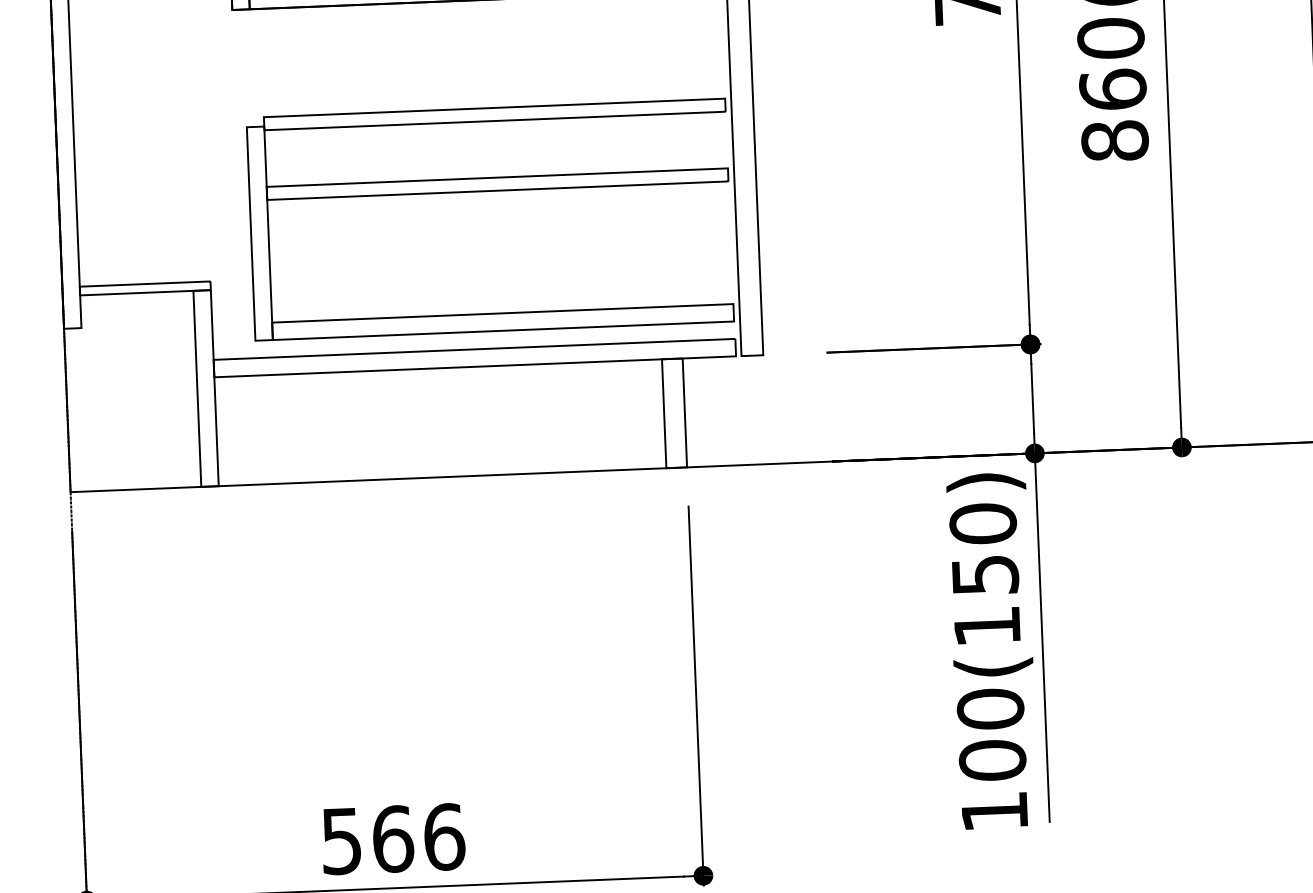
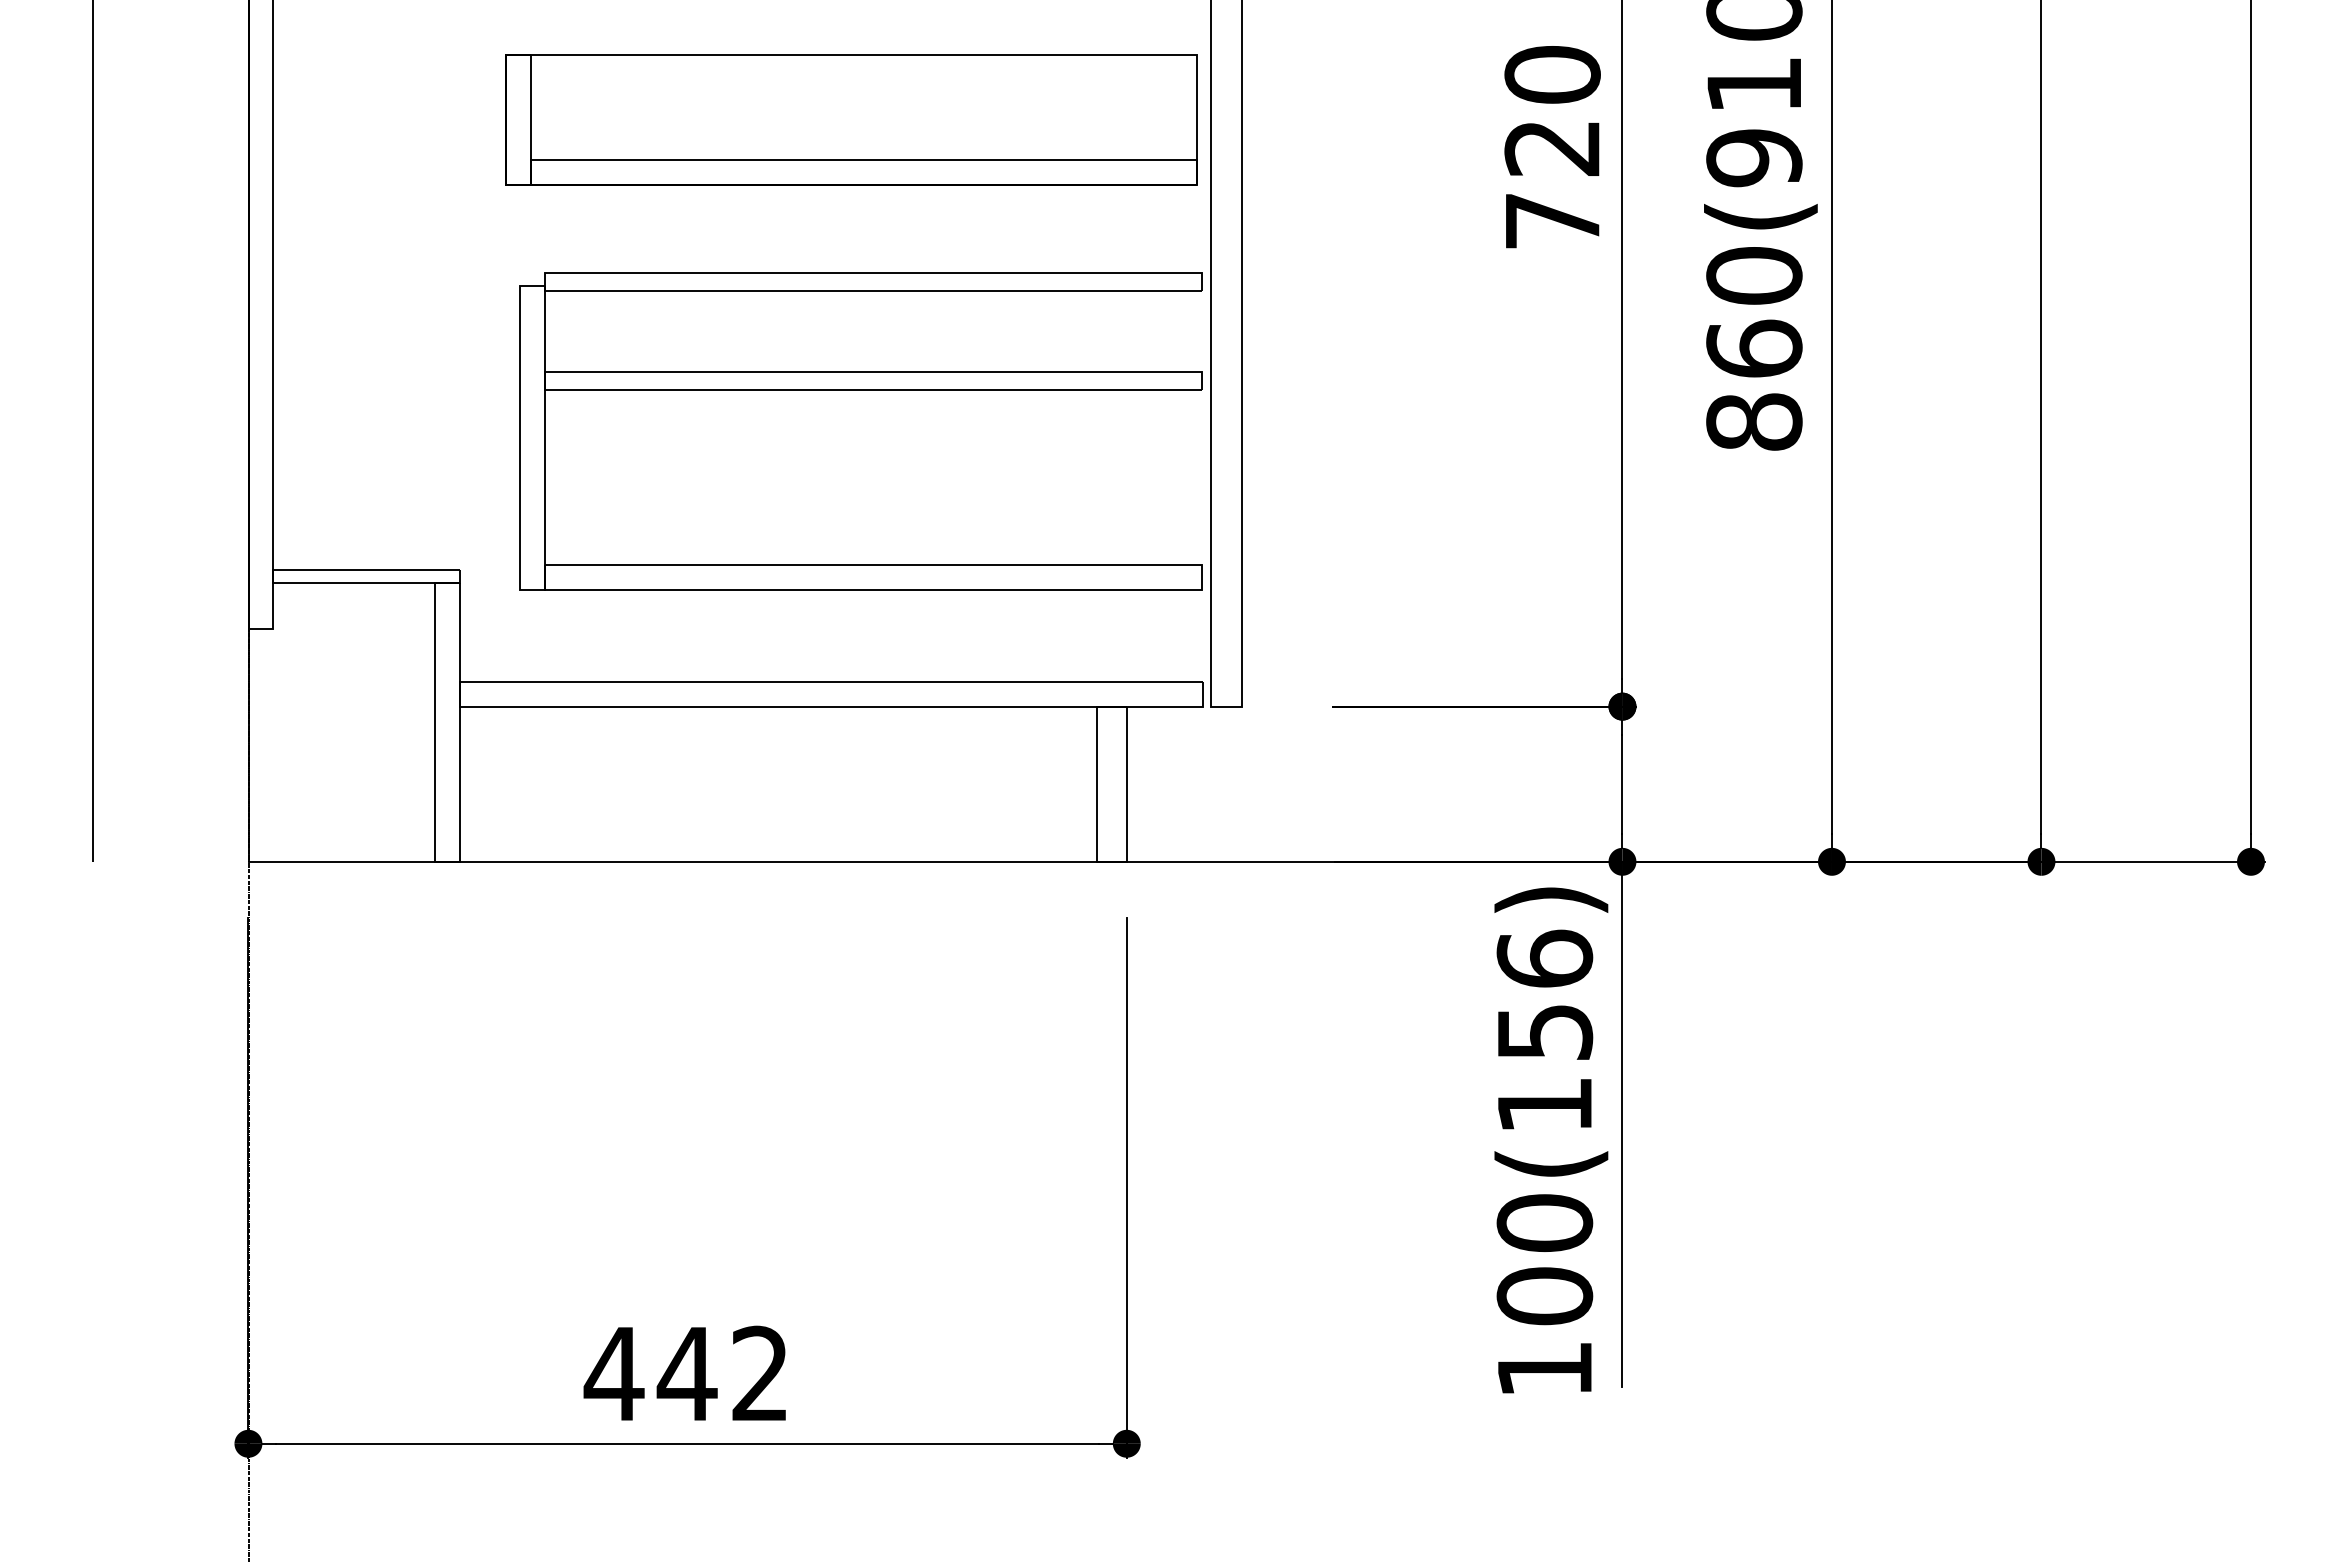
part: (488, 191) -> (860, 390), moved
text: (982, 523) -> (1544, 958), 100(150) -> 100(156)
text: (392, 838) -> (686, 1373), 566 -> 442

